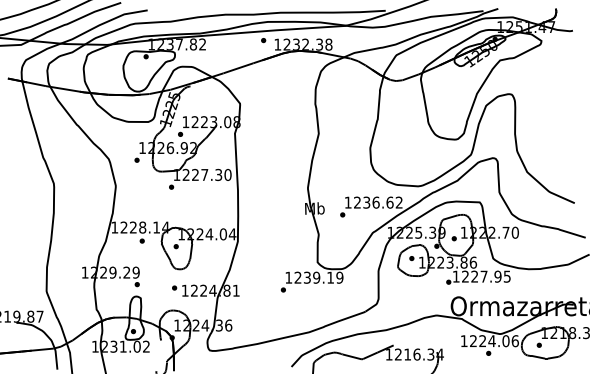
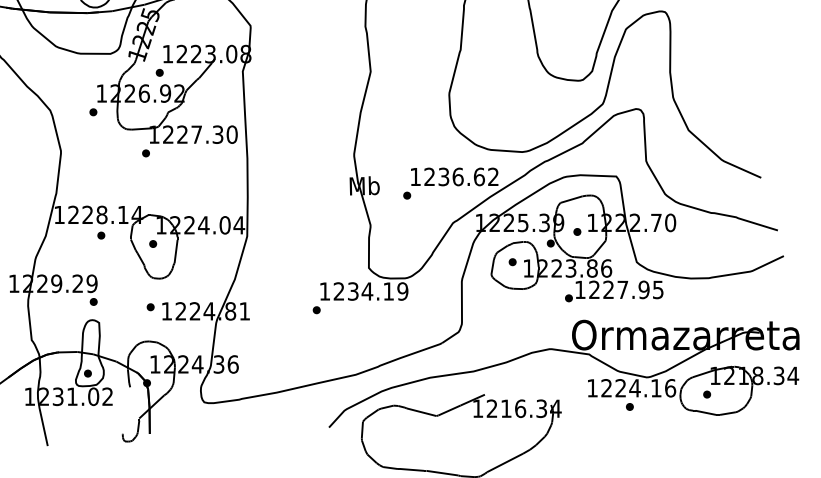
text: (316, 277) -> (367, 291), 1239.19 -> 1234.19
text: (505, 341) -> (655, 388), 1224.06 -> 1224.16

